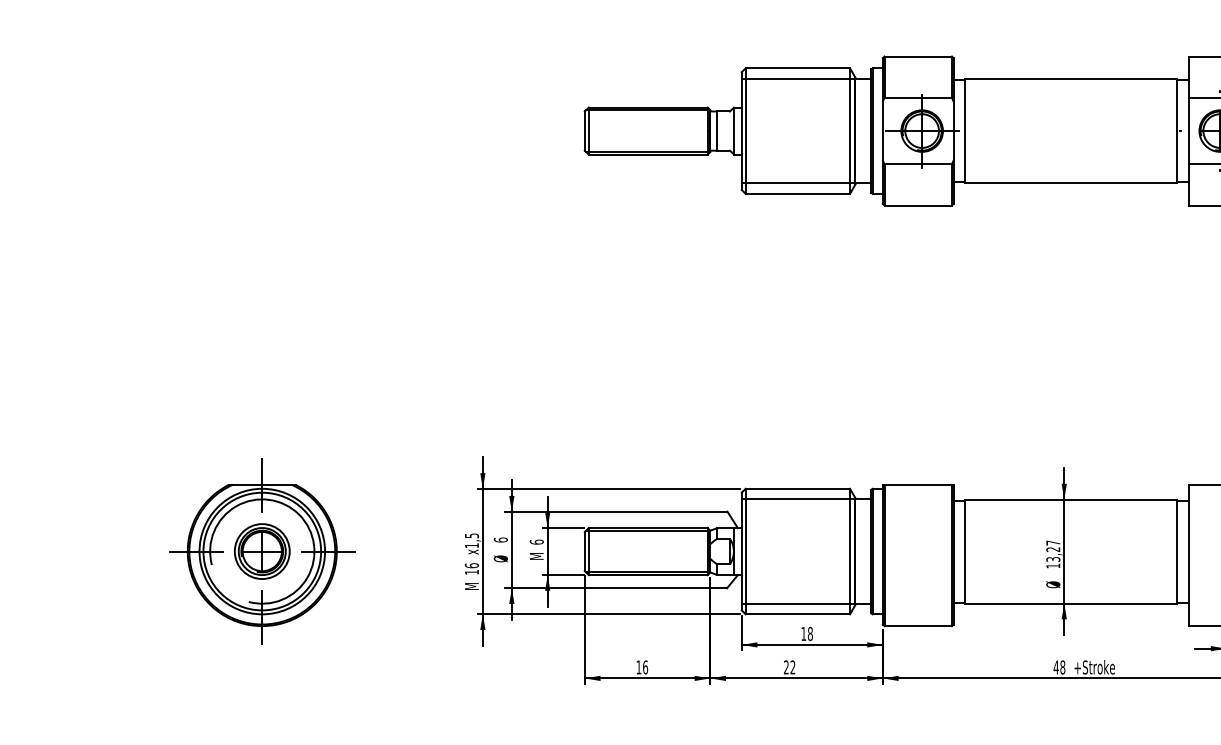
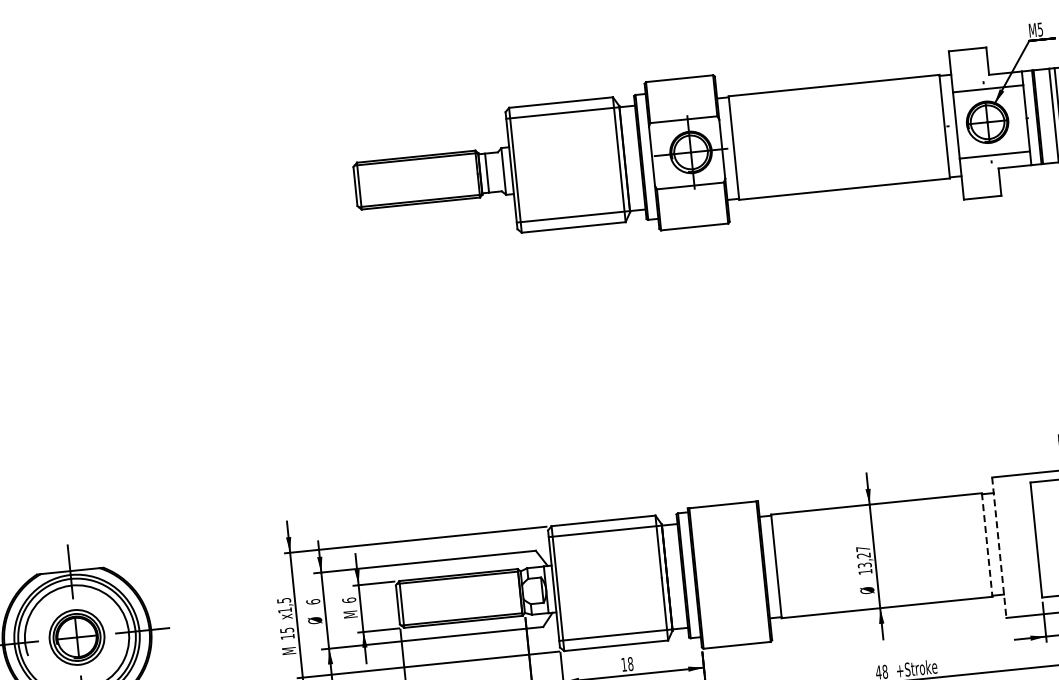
line: (1177, 551) -> (987, 544), solid -> dashed
line: (1188, 555) -> (998, 547), solid -> dashed
text: (471, 565) -> (286, 630), 16 -> 15

